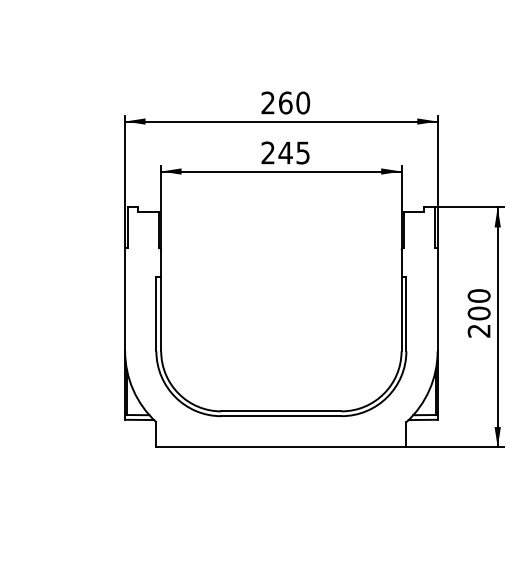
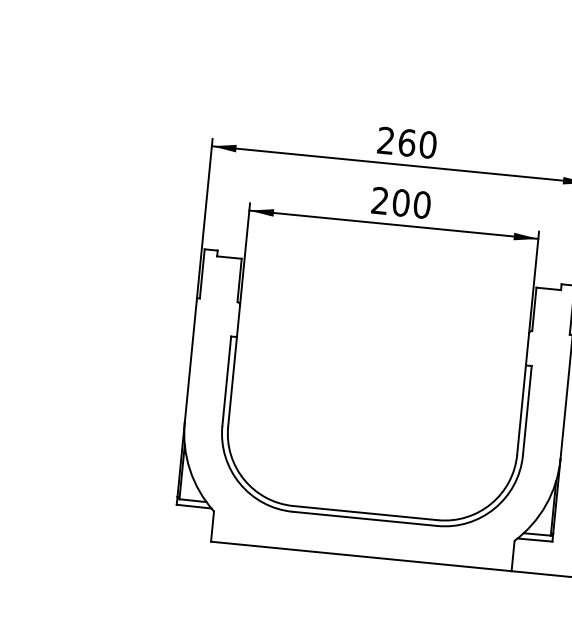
text: (294, 152) -> (411, 203), 245 -> 200

